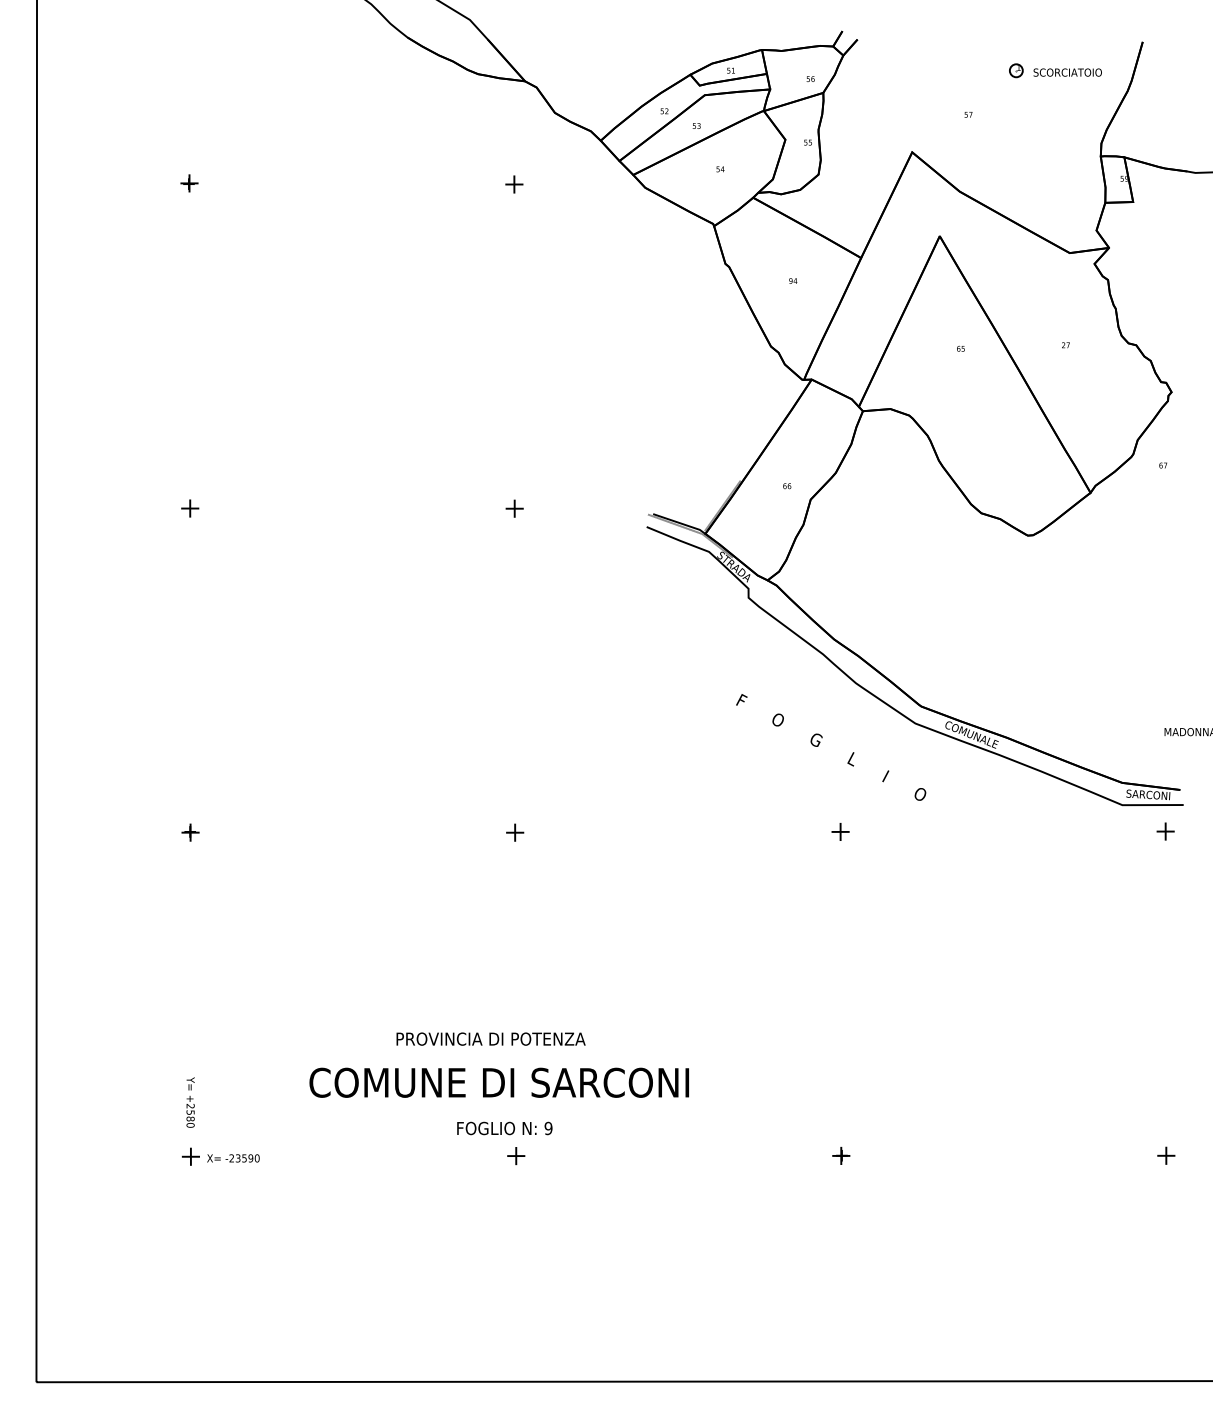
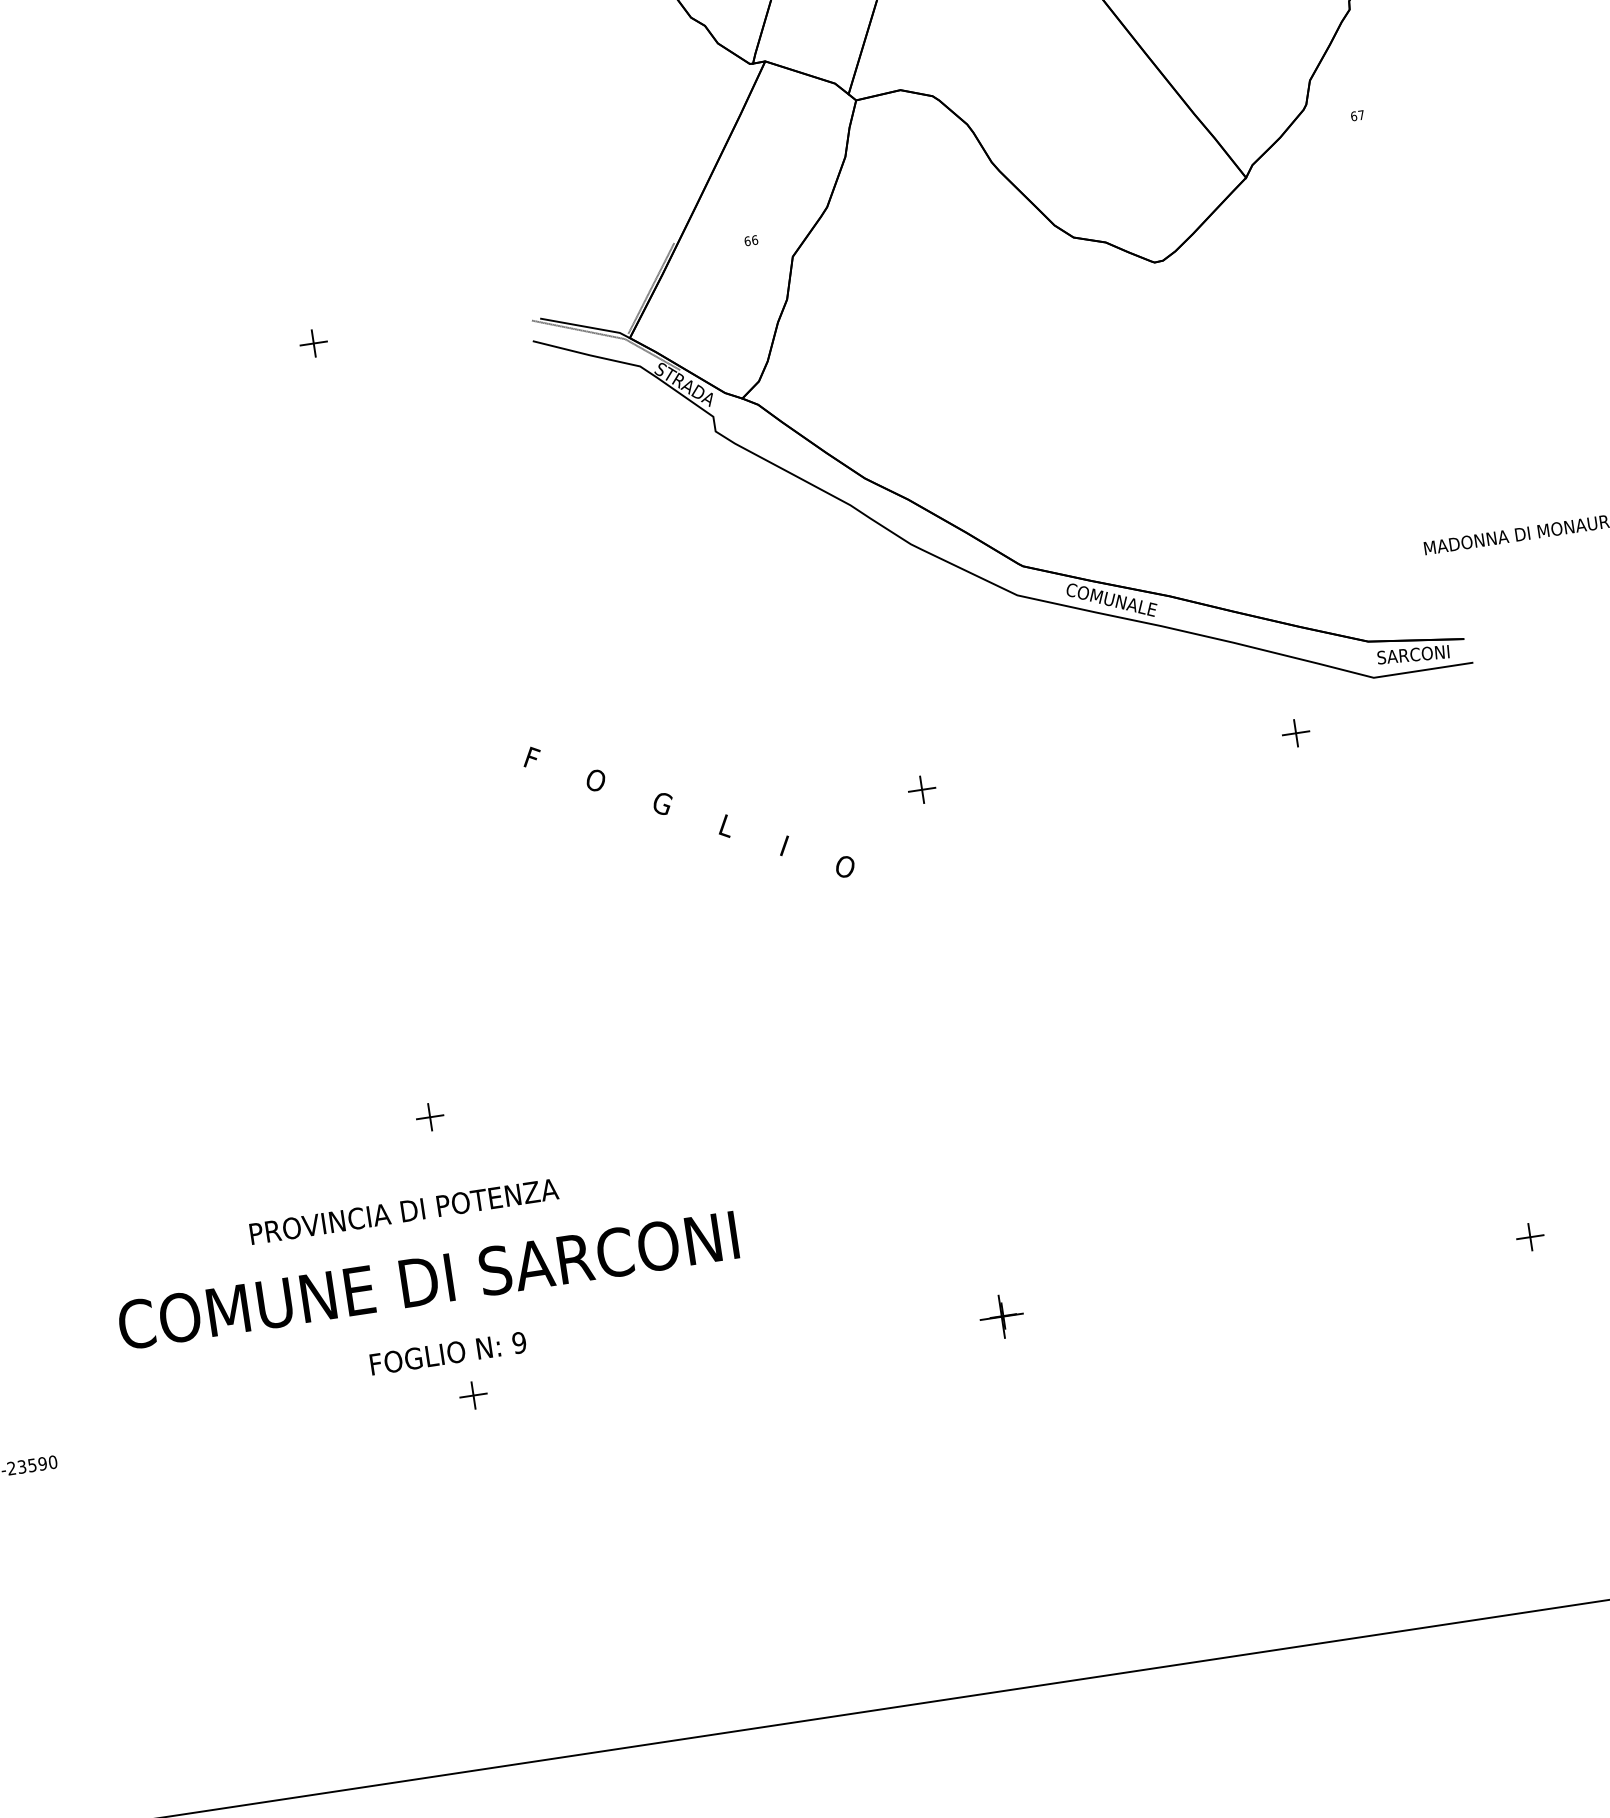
text: (831, 747) -> (689, 812), moved
part: (1165, 831) -> (1295, 733), moved
part: (515, 832) -> (430, 1116), moved
part: (841, 1155) -> (1002, 1315), size x1.6

